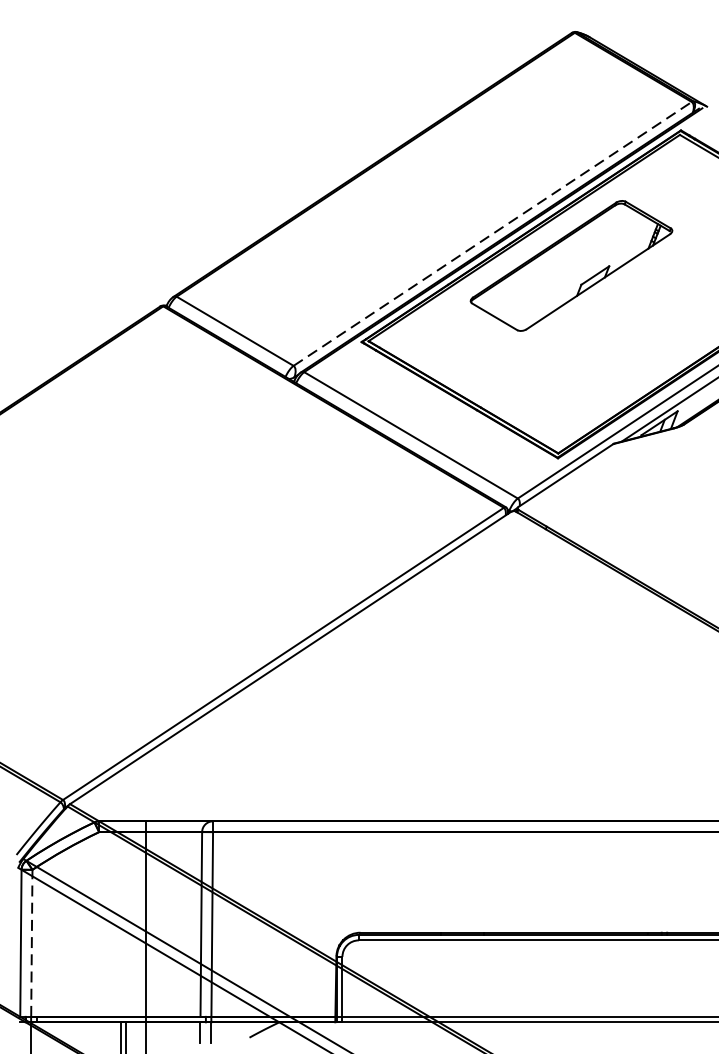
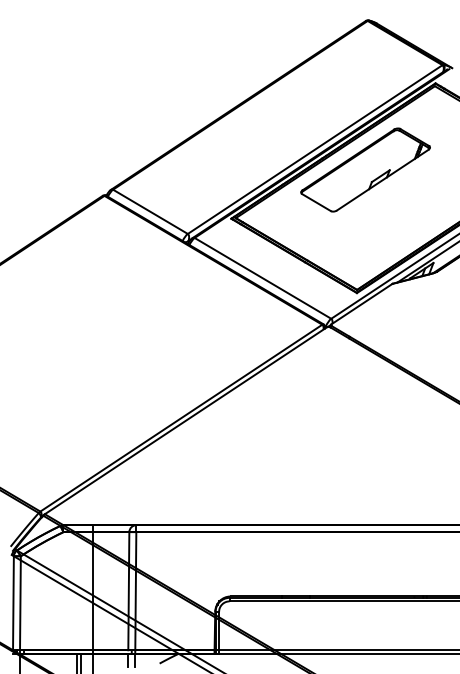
line: (493, 233) -> (315, 149), dashed -> solid
line: (31, 942) -> (20, 602), dashed -> solid

